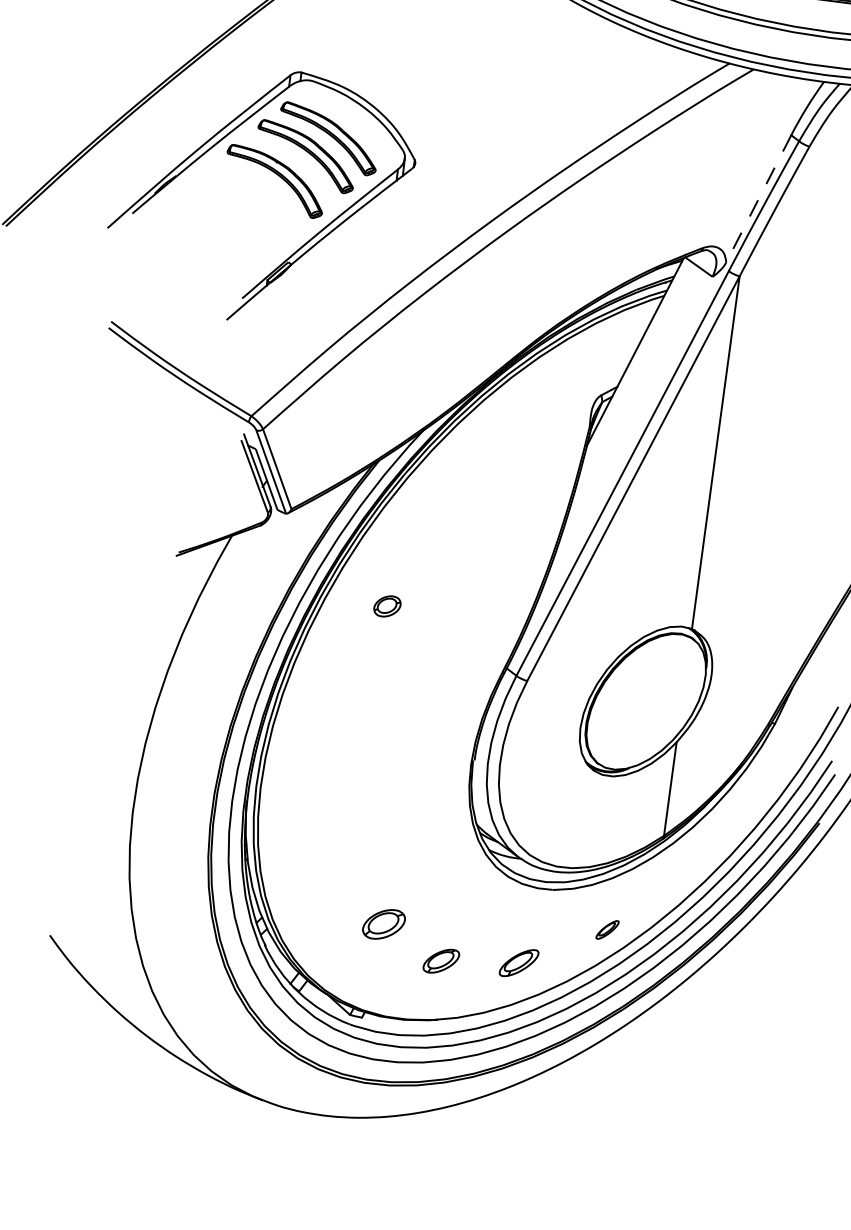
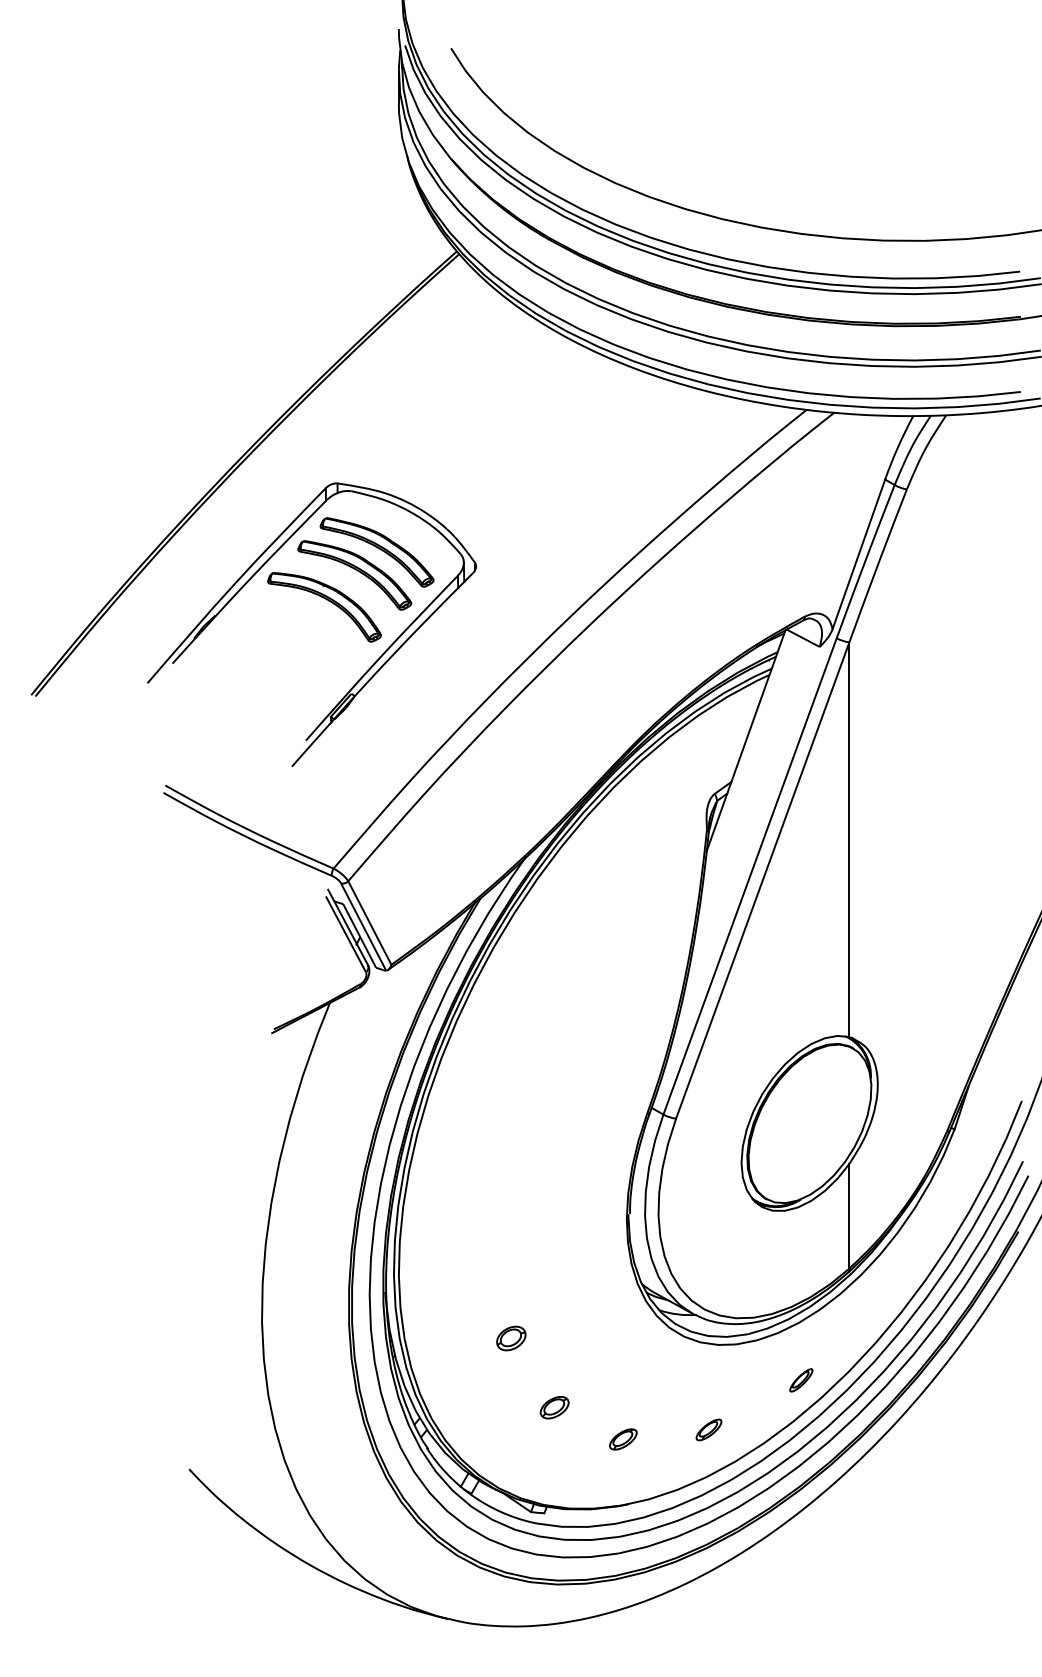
line: (758, 198) -> (858, 554), dashed -> solid
part: (387, 606) -> (511, 1338), moved
part: (383, 924) -> (554, 1407), size x0.62
part: (441, 961) -> (623, 1439), size x0.71
part: (518, 962) -> (708, 1429), size x0.62

